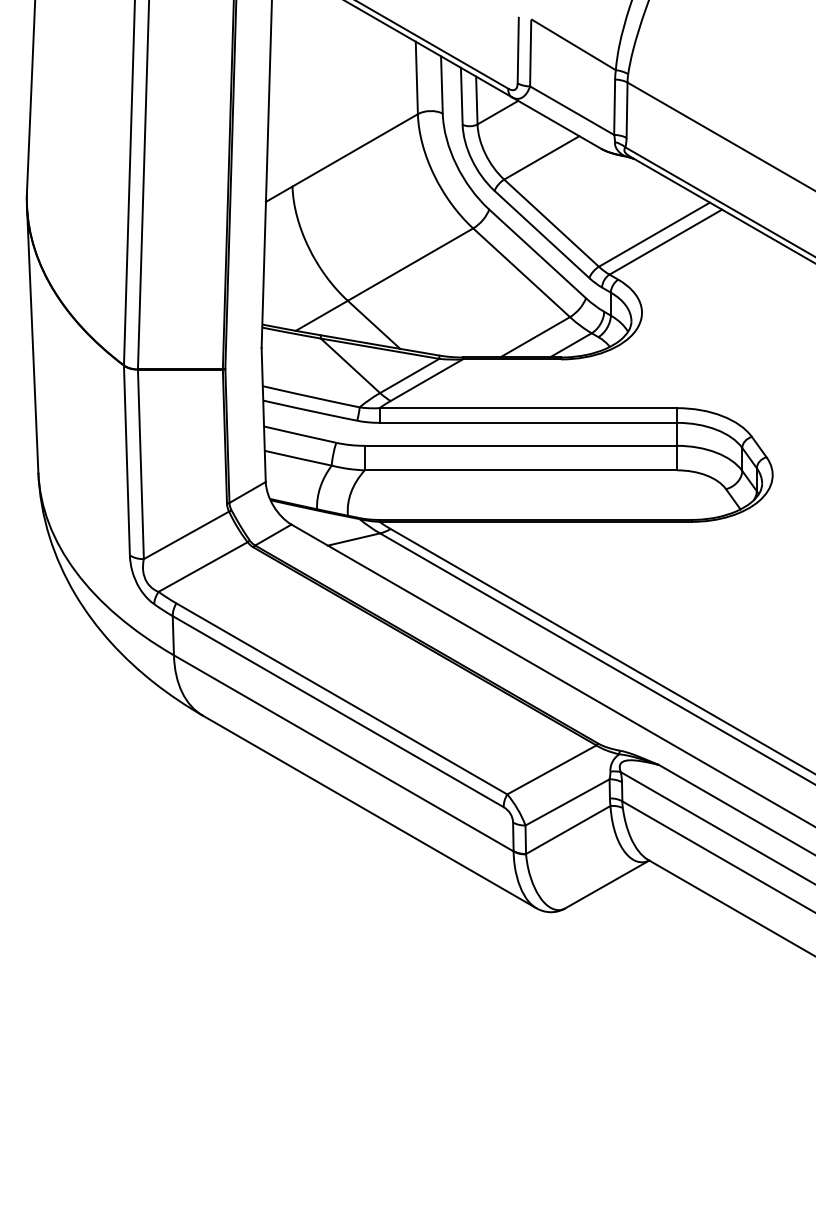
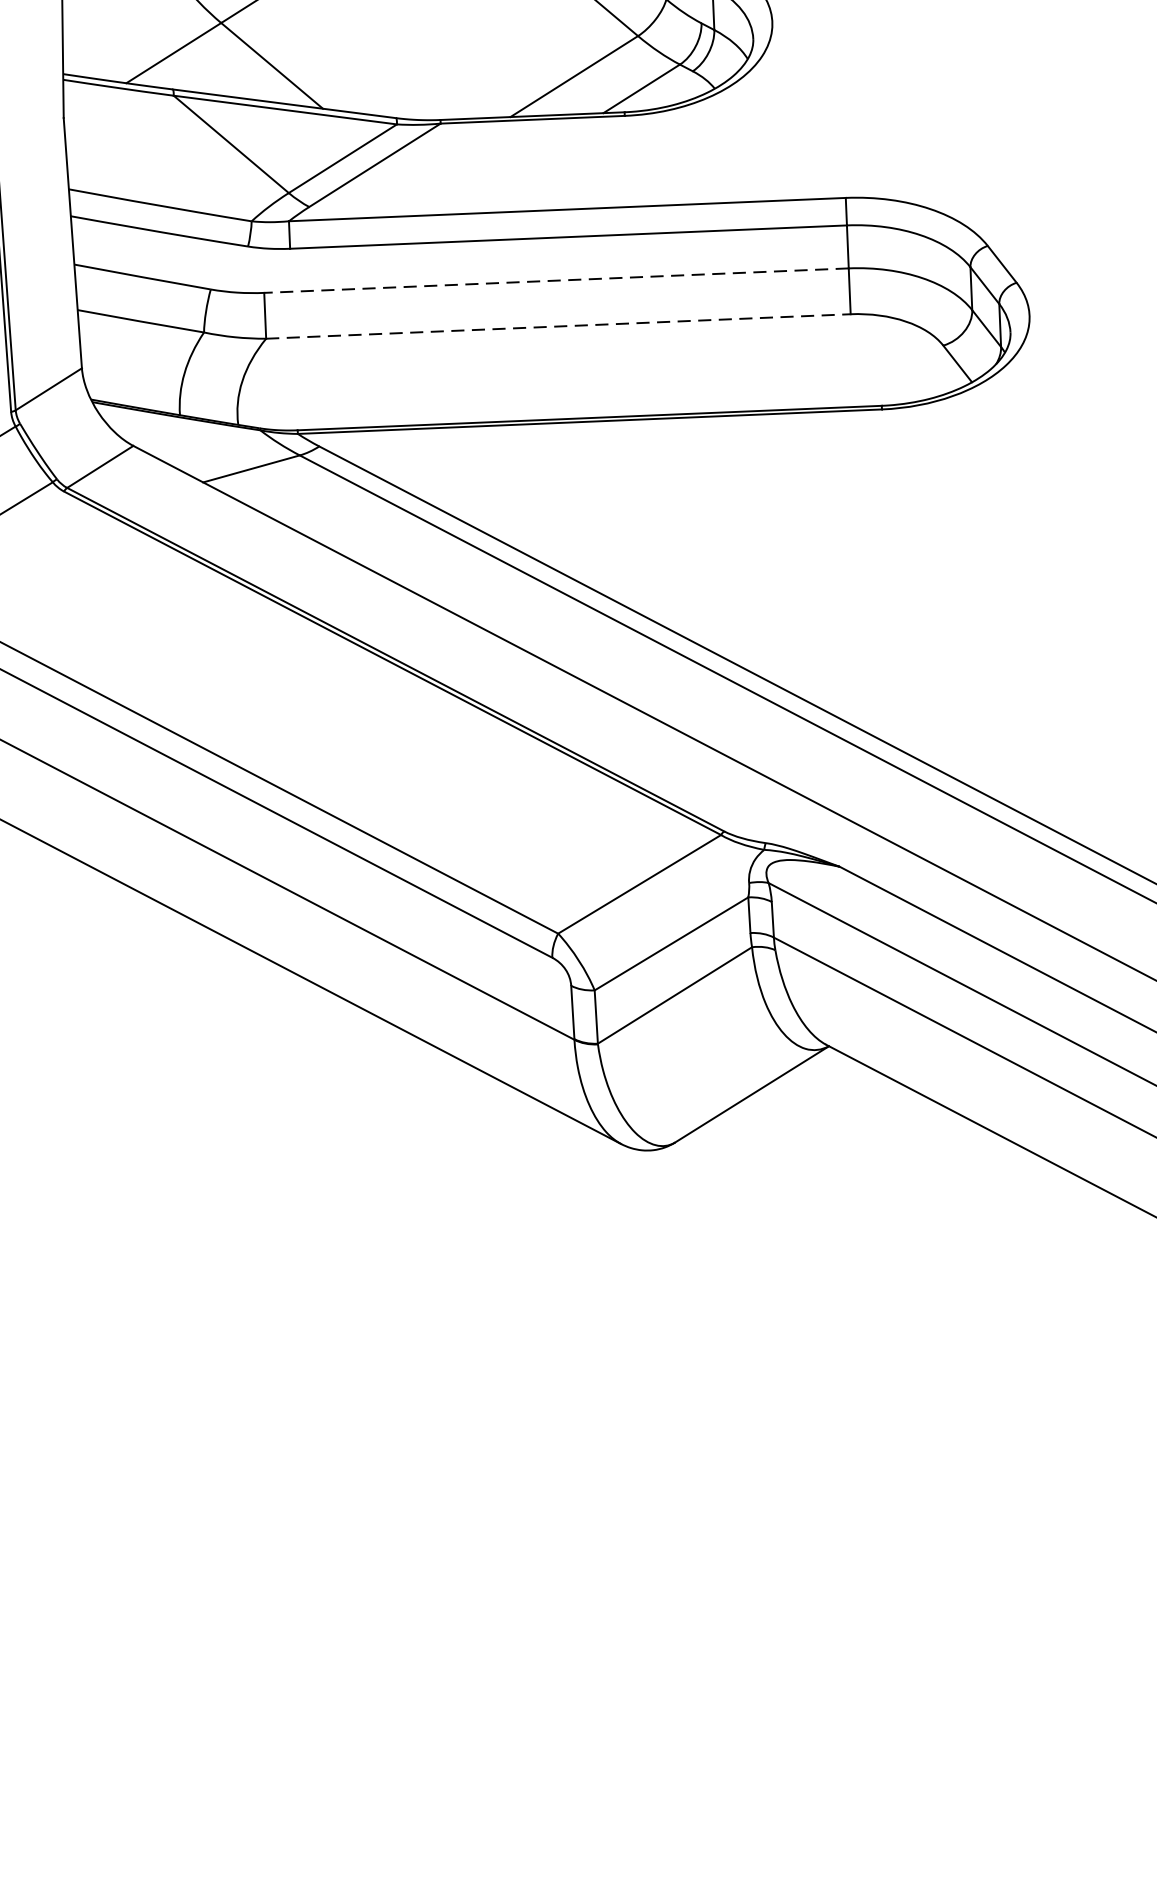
line: (520, 445) -> (555, 280), solid -> dashed
line: (521, 470) -> (559, 326), solid -> dashed

